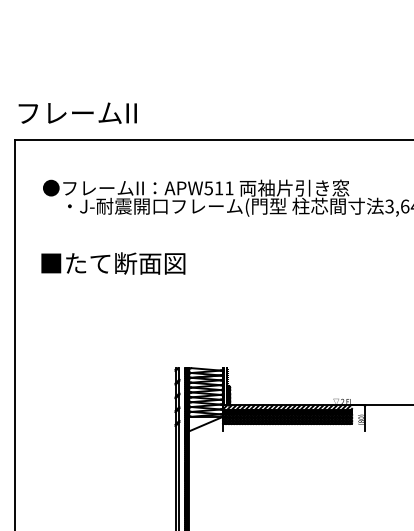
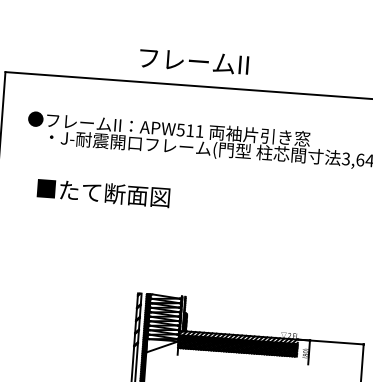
text: (77, 112) -> (193, 60), moved
text: (113, 263) -> (103, 193), moved

